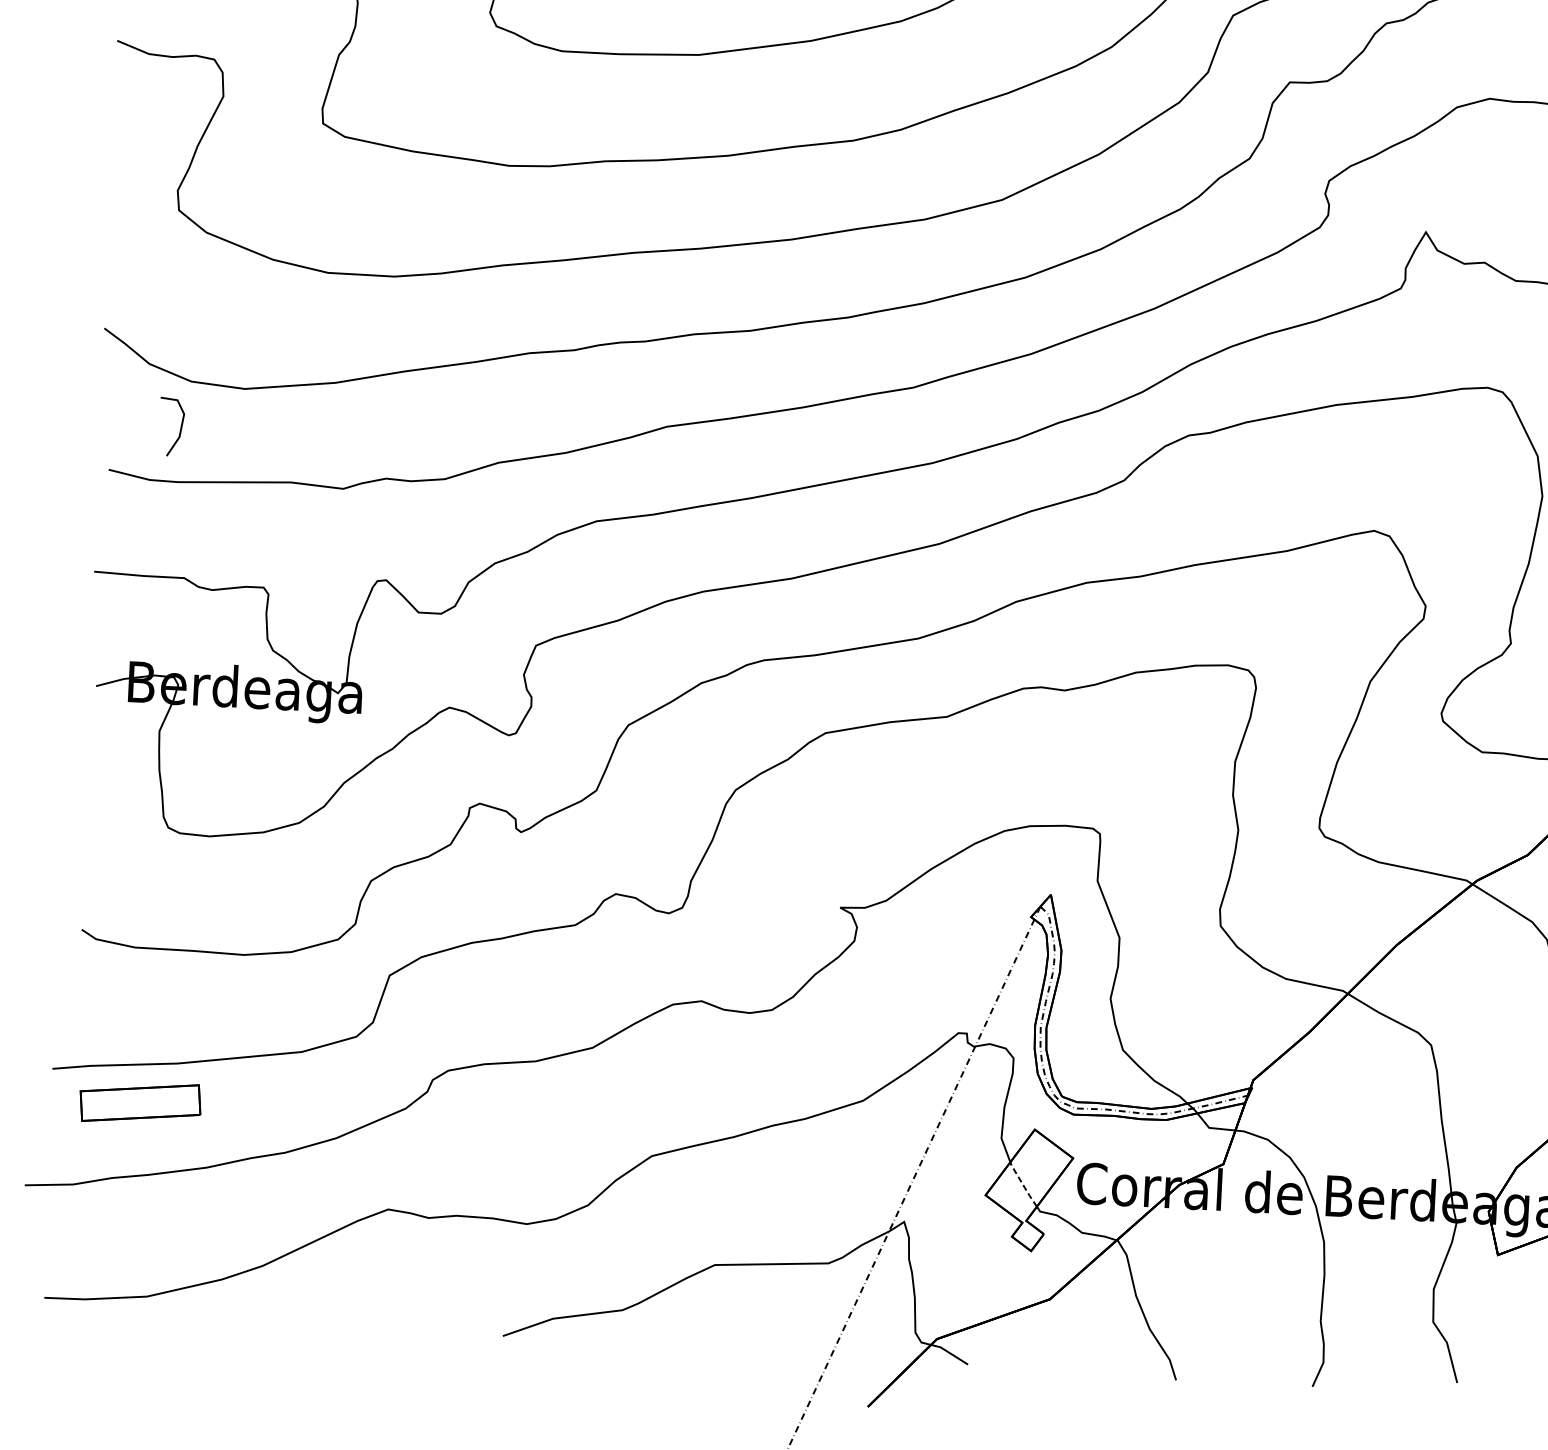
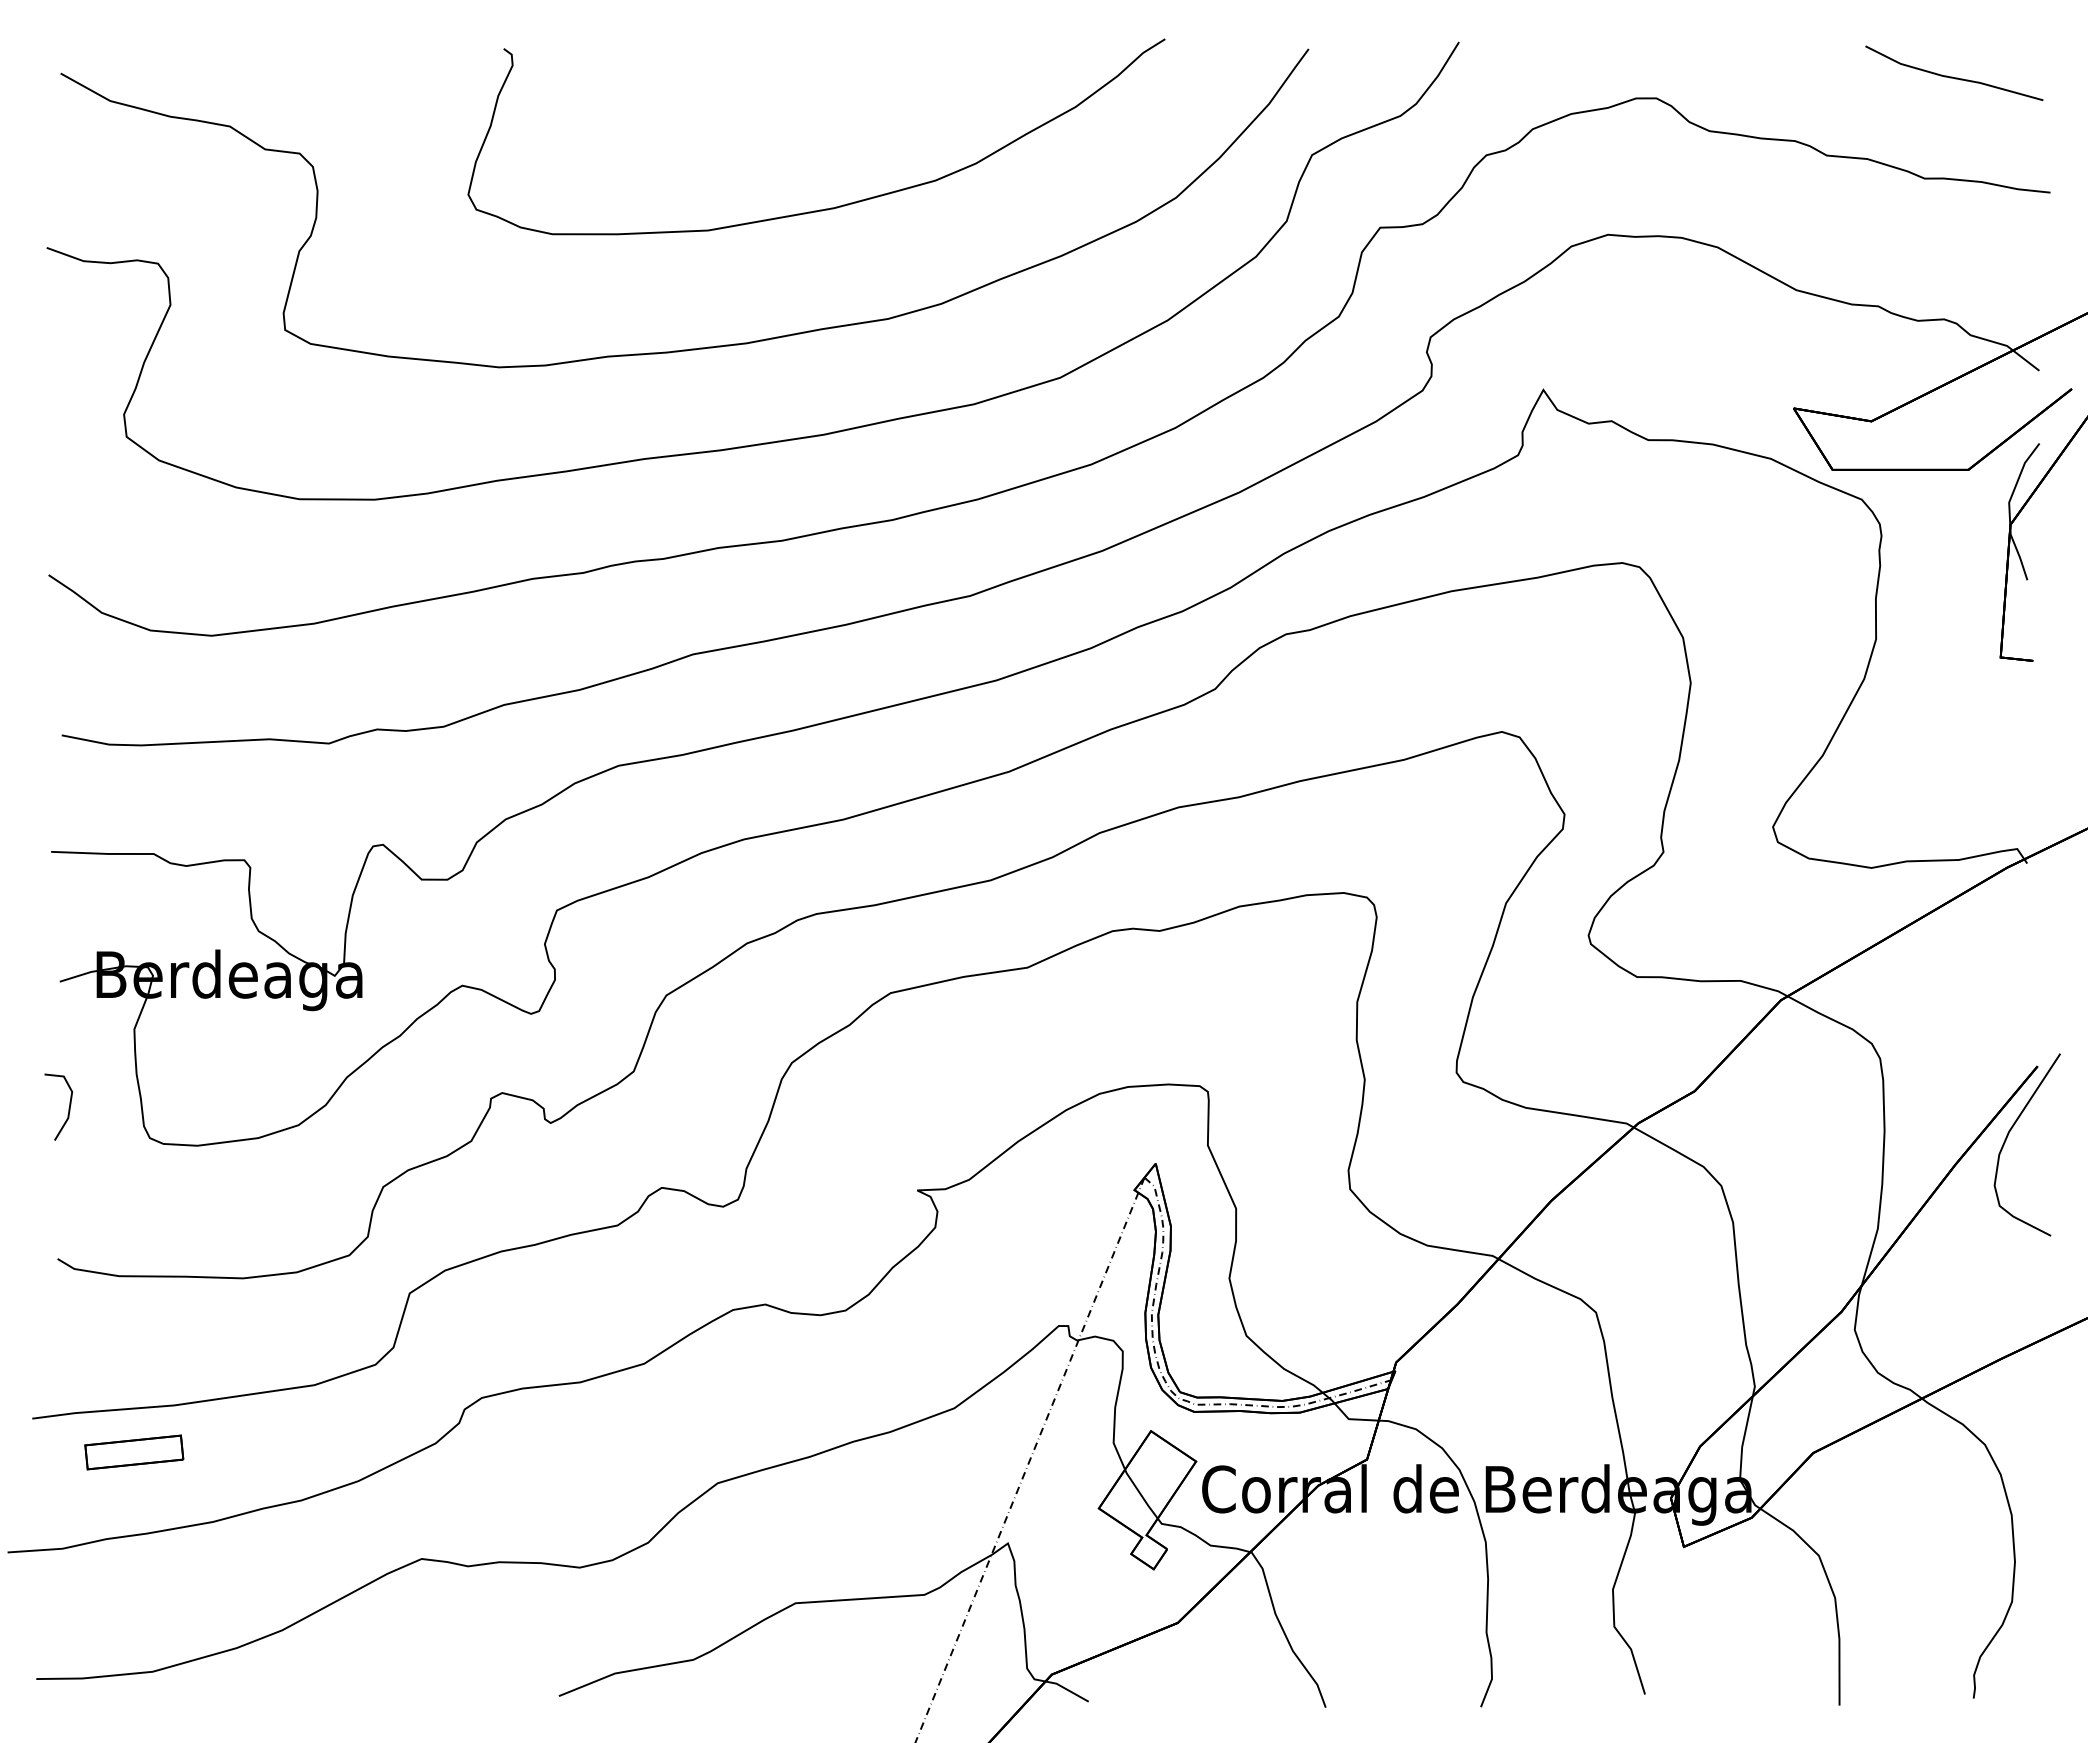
line: (180, 428) -> (68, 1108), moved
part: (140, 1103) -> (134, 1452), size x0.71
line: (1022, 1184) -> (1140, 1494), dashed -> solid

